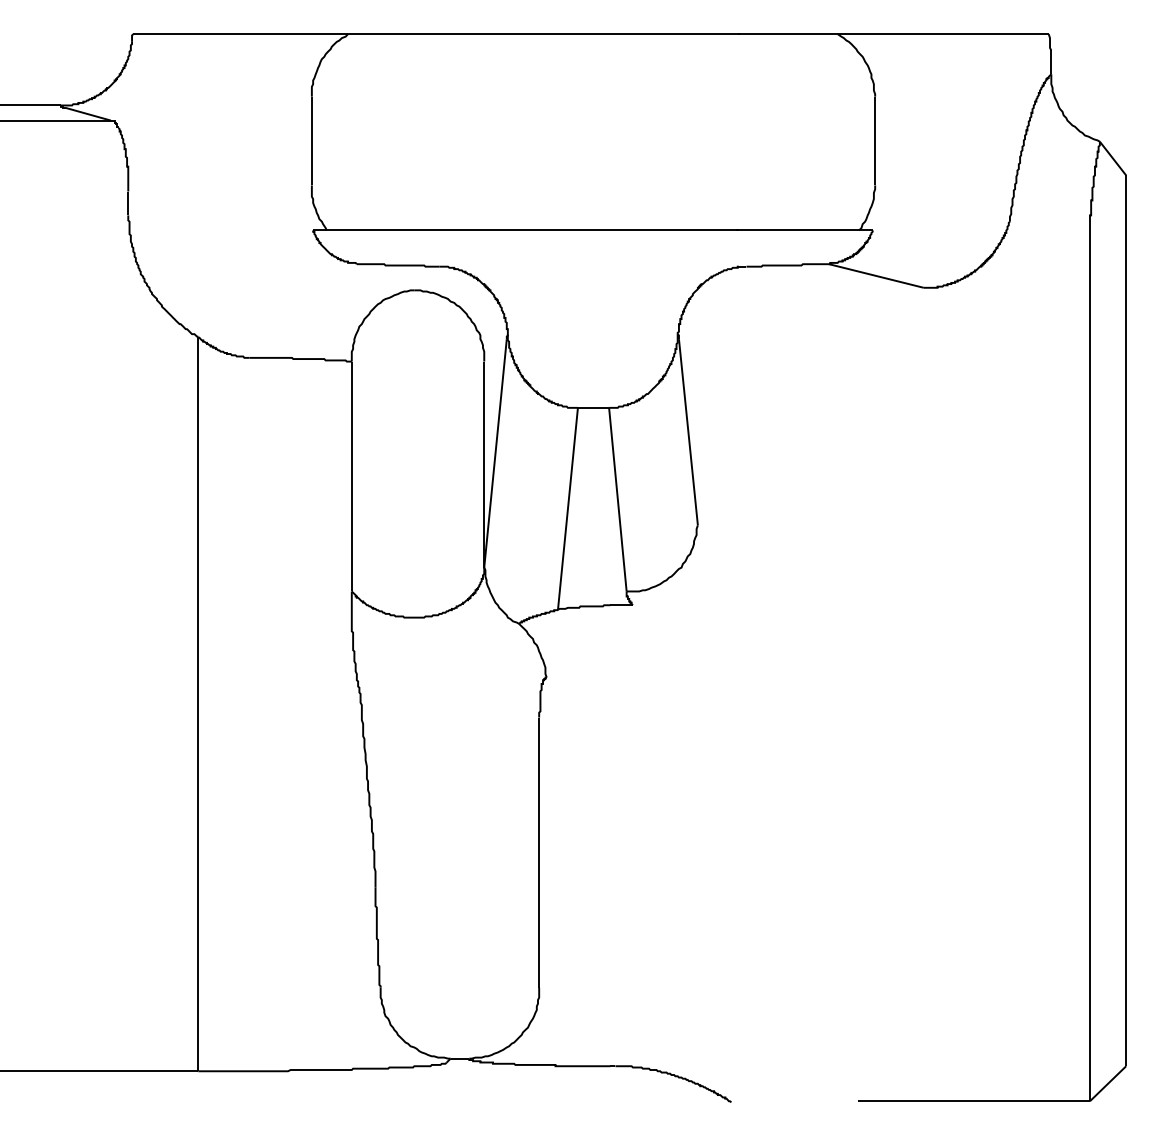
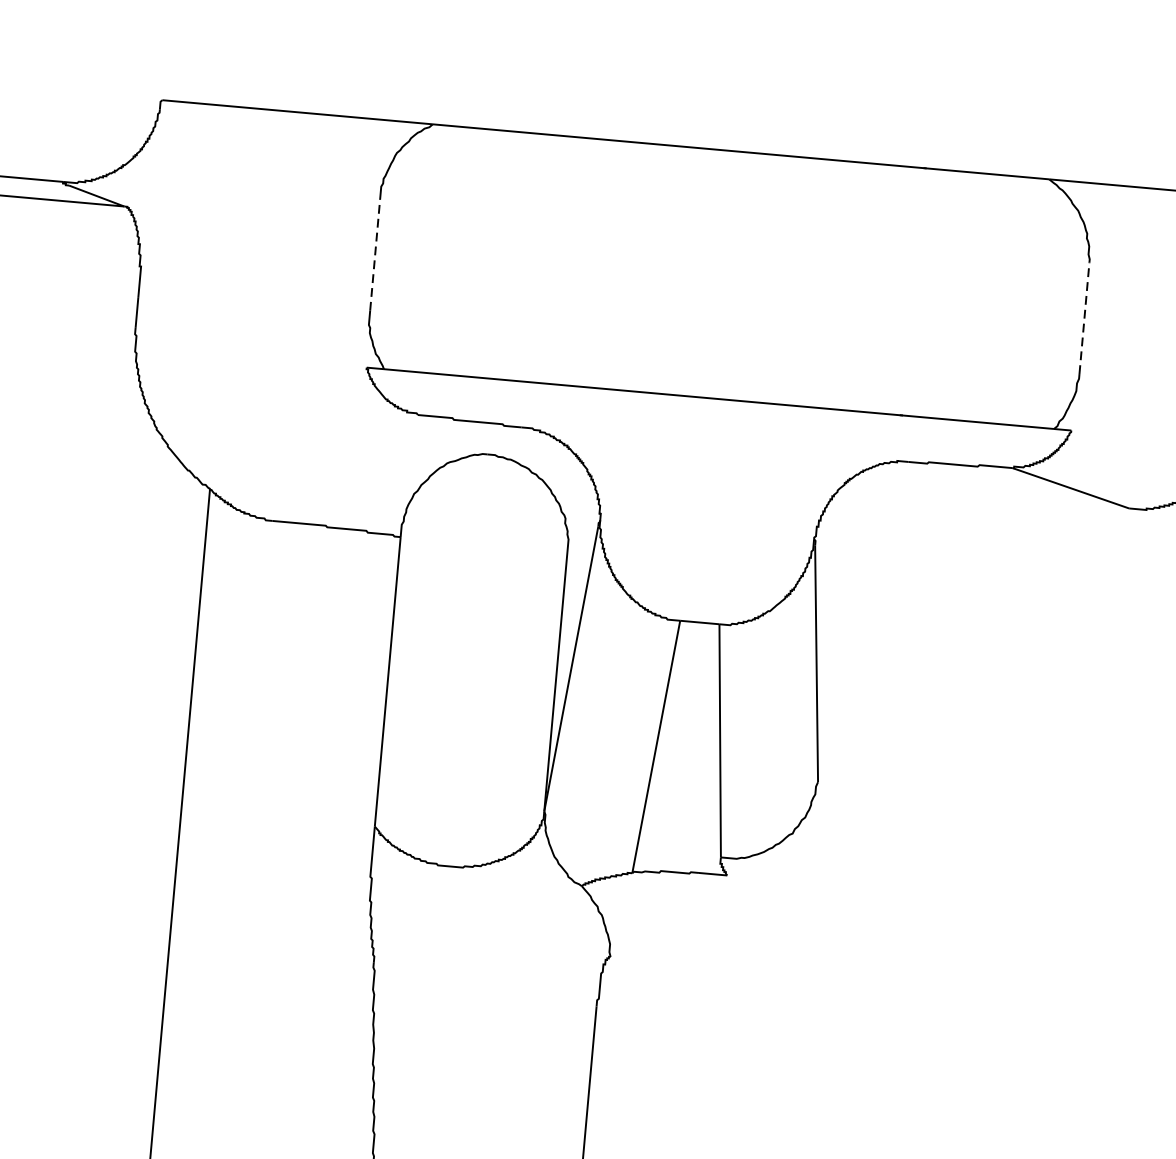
line: (311, 140) -> (374, 254), solid -> dashed
line: (875, 140) -> (1084, 317), solid -> dashed

